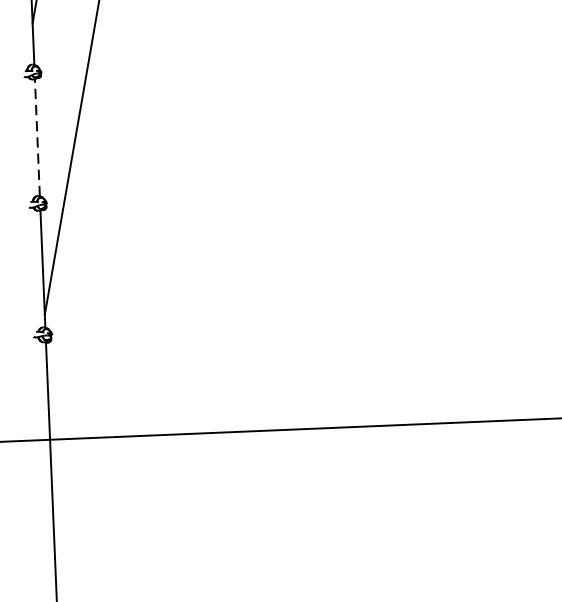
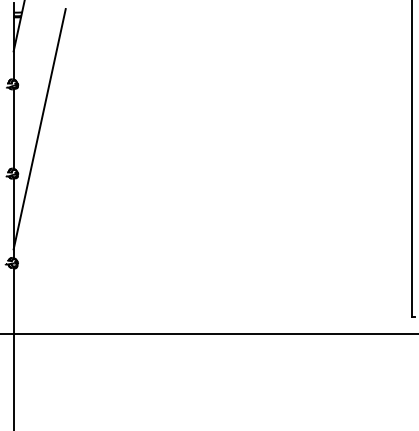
line: (37, 138) -> (13, 129), dashed -> solid

